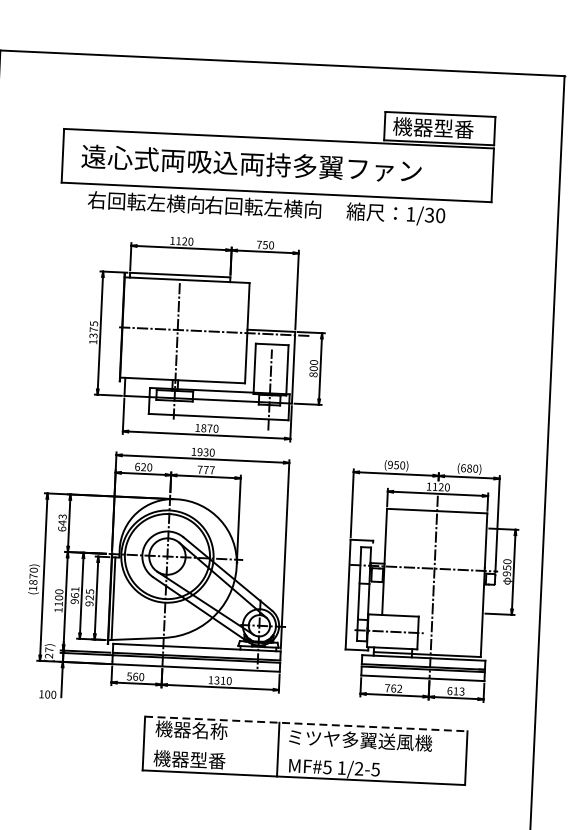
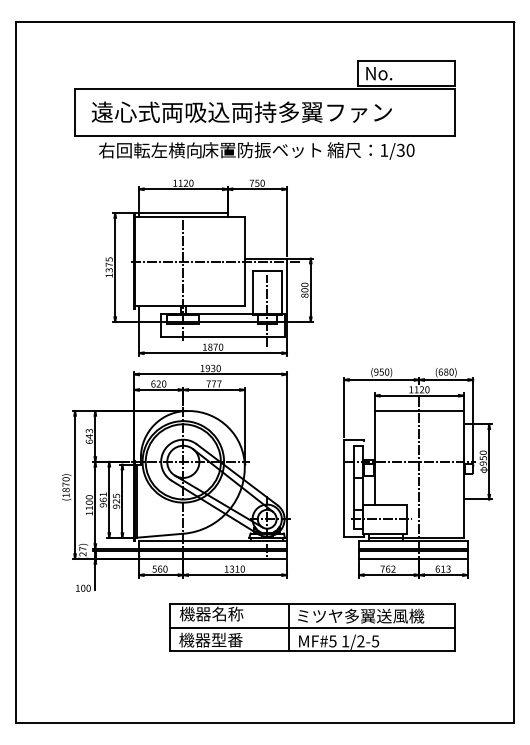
text: (433, 128) -> (400, 73), 機器型番 -> No.
text: (271, 208) -> (261, 150), 右回転左横向 -> 床置防振ベット
line: (306, 723) -> (312, 603), dashed -> solid
line: (305, 750) -> (312, 627), added

